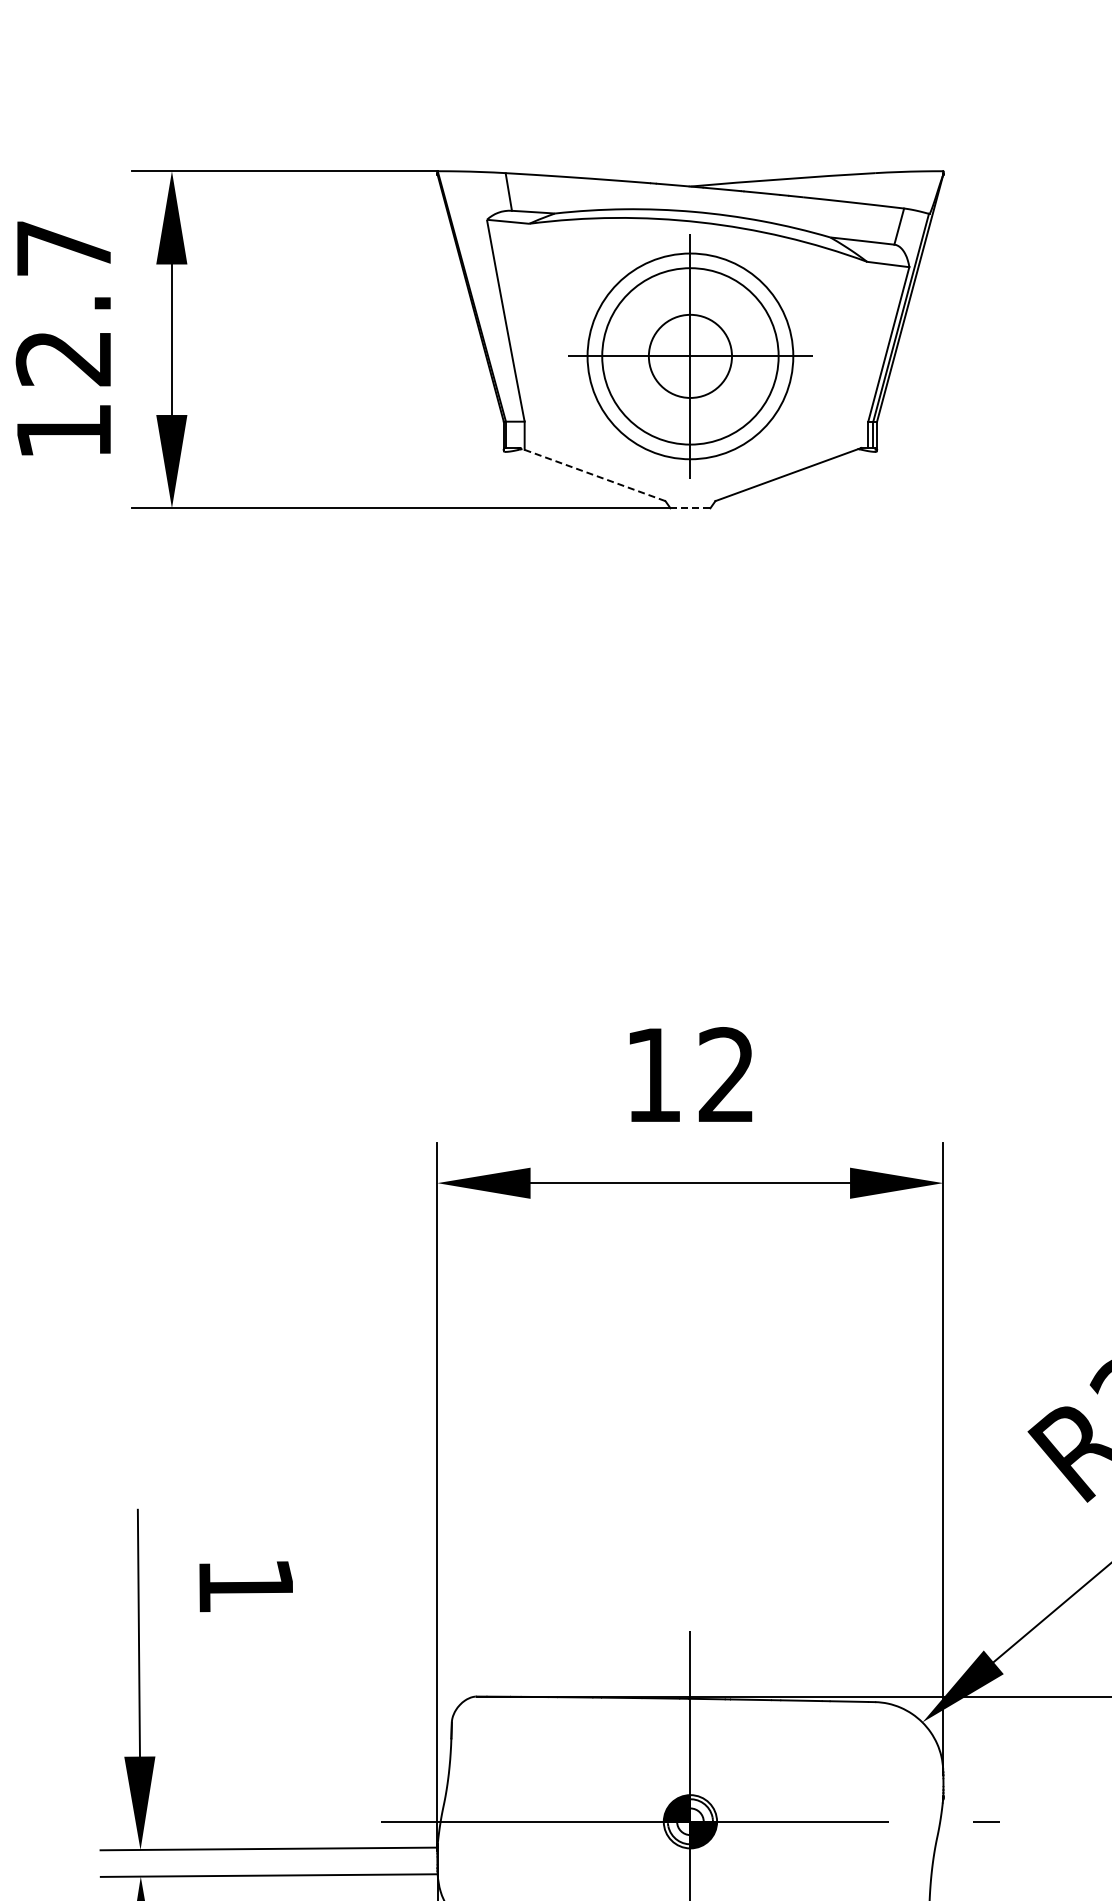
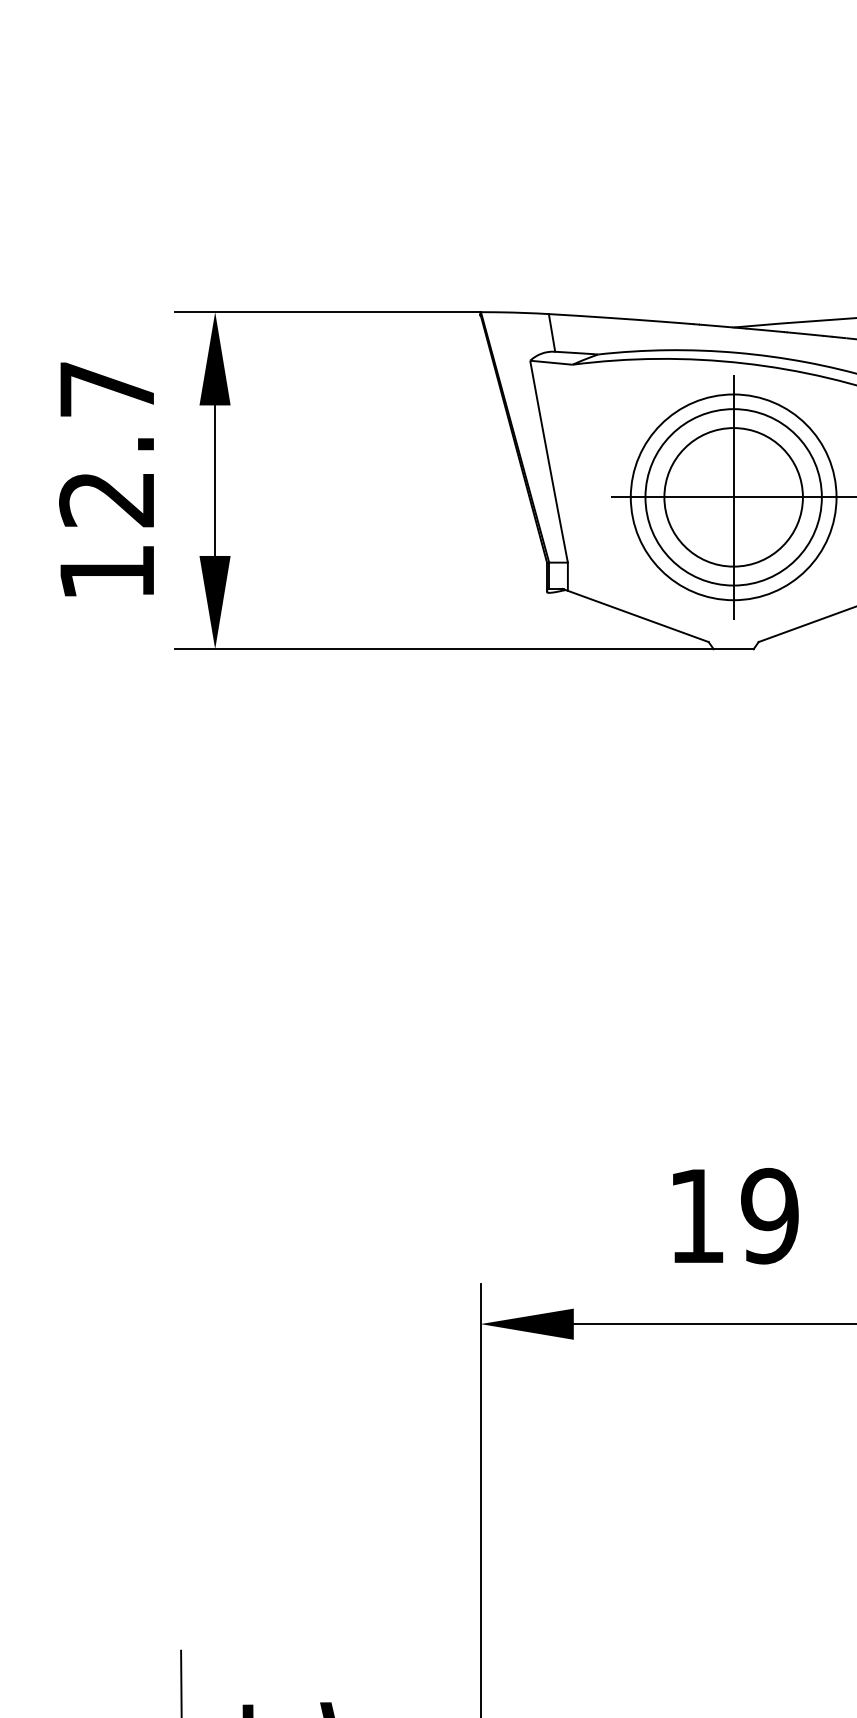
circle: (690, 356) -> (733, 497), size x1.67
line: (592, 474) -> (635, 615), dashed -> solid
line: (690, 508) -> (733, 649), dashed -> solid
text: (726, 1075) -> (769, 1216), 12 -> 19

